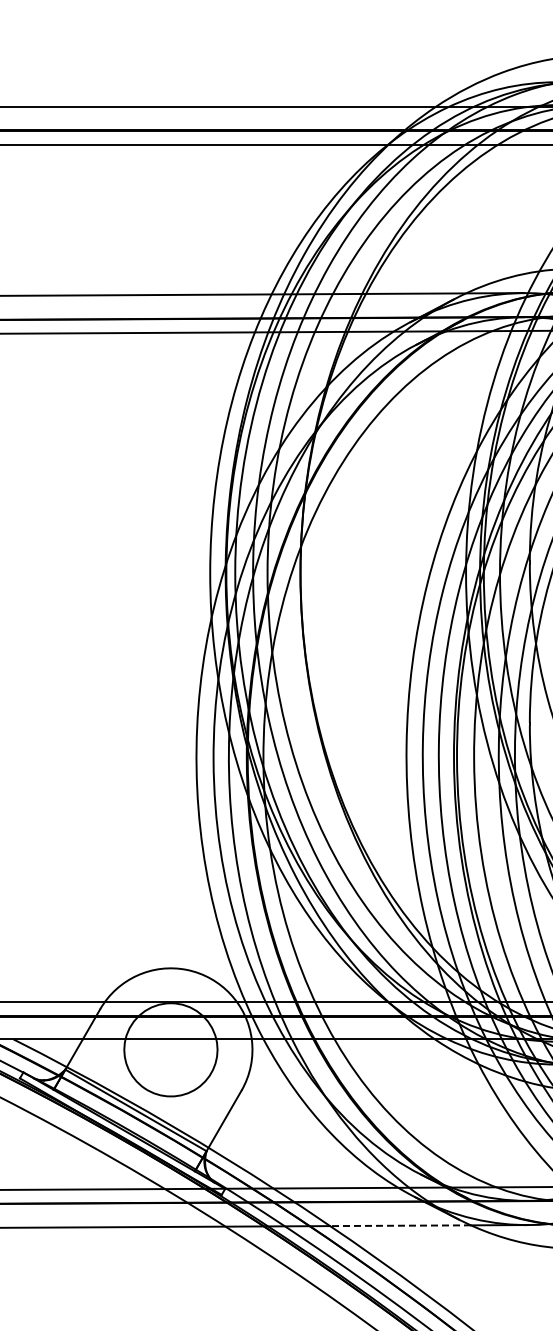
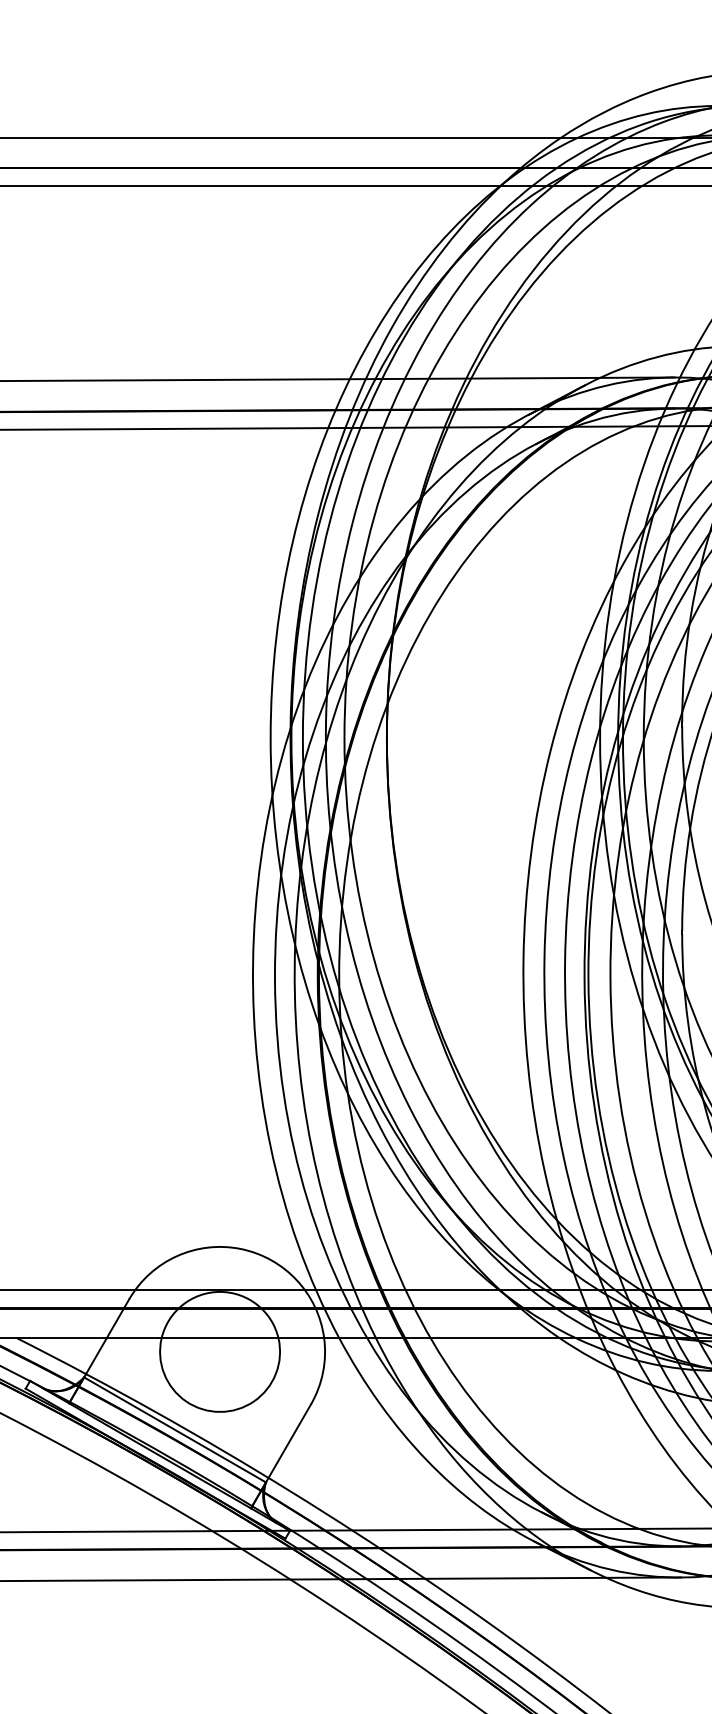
line: (400, 1225) -> (515, 1578), dashed -> solid

